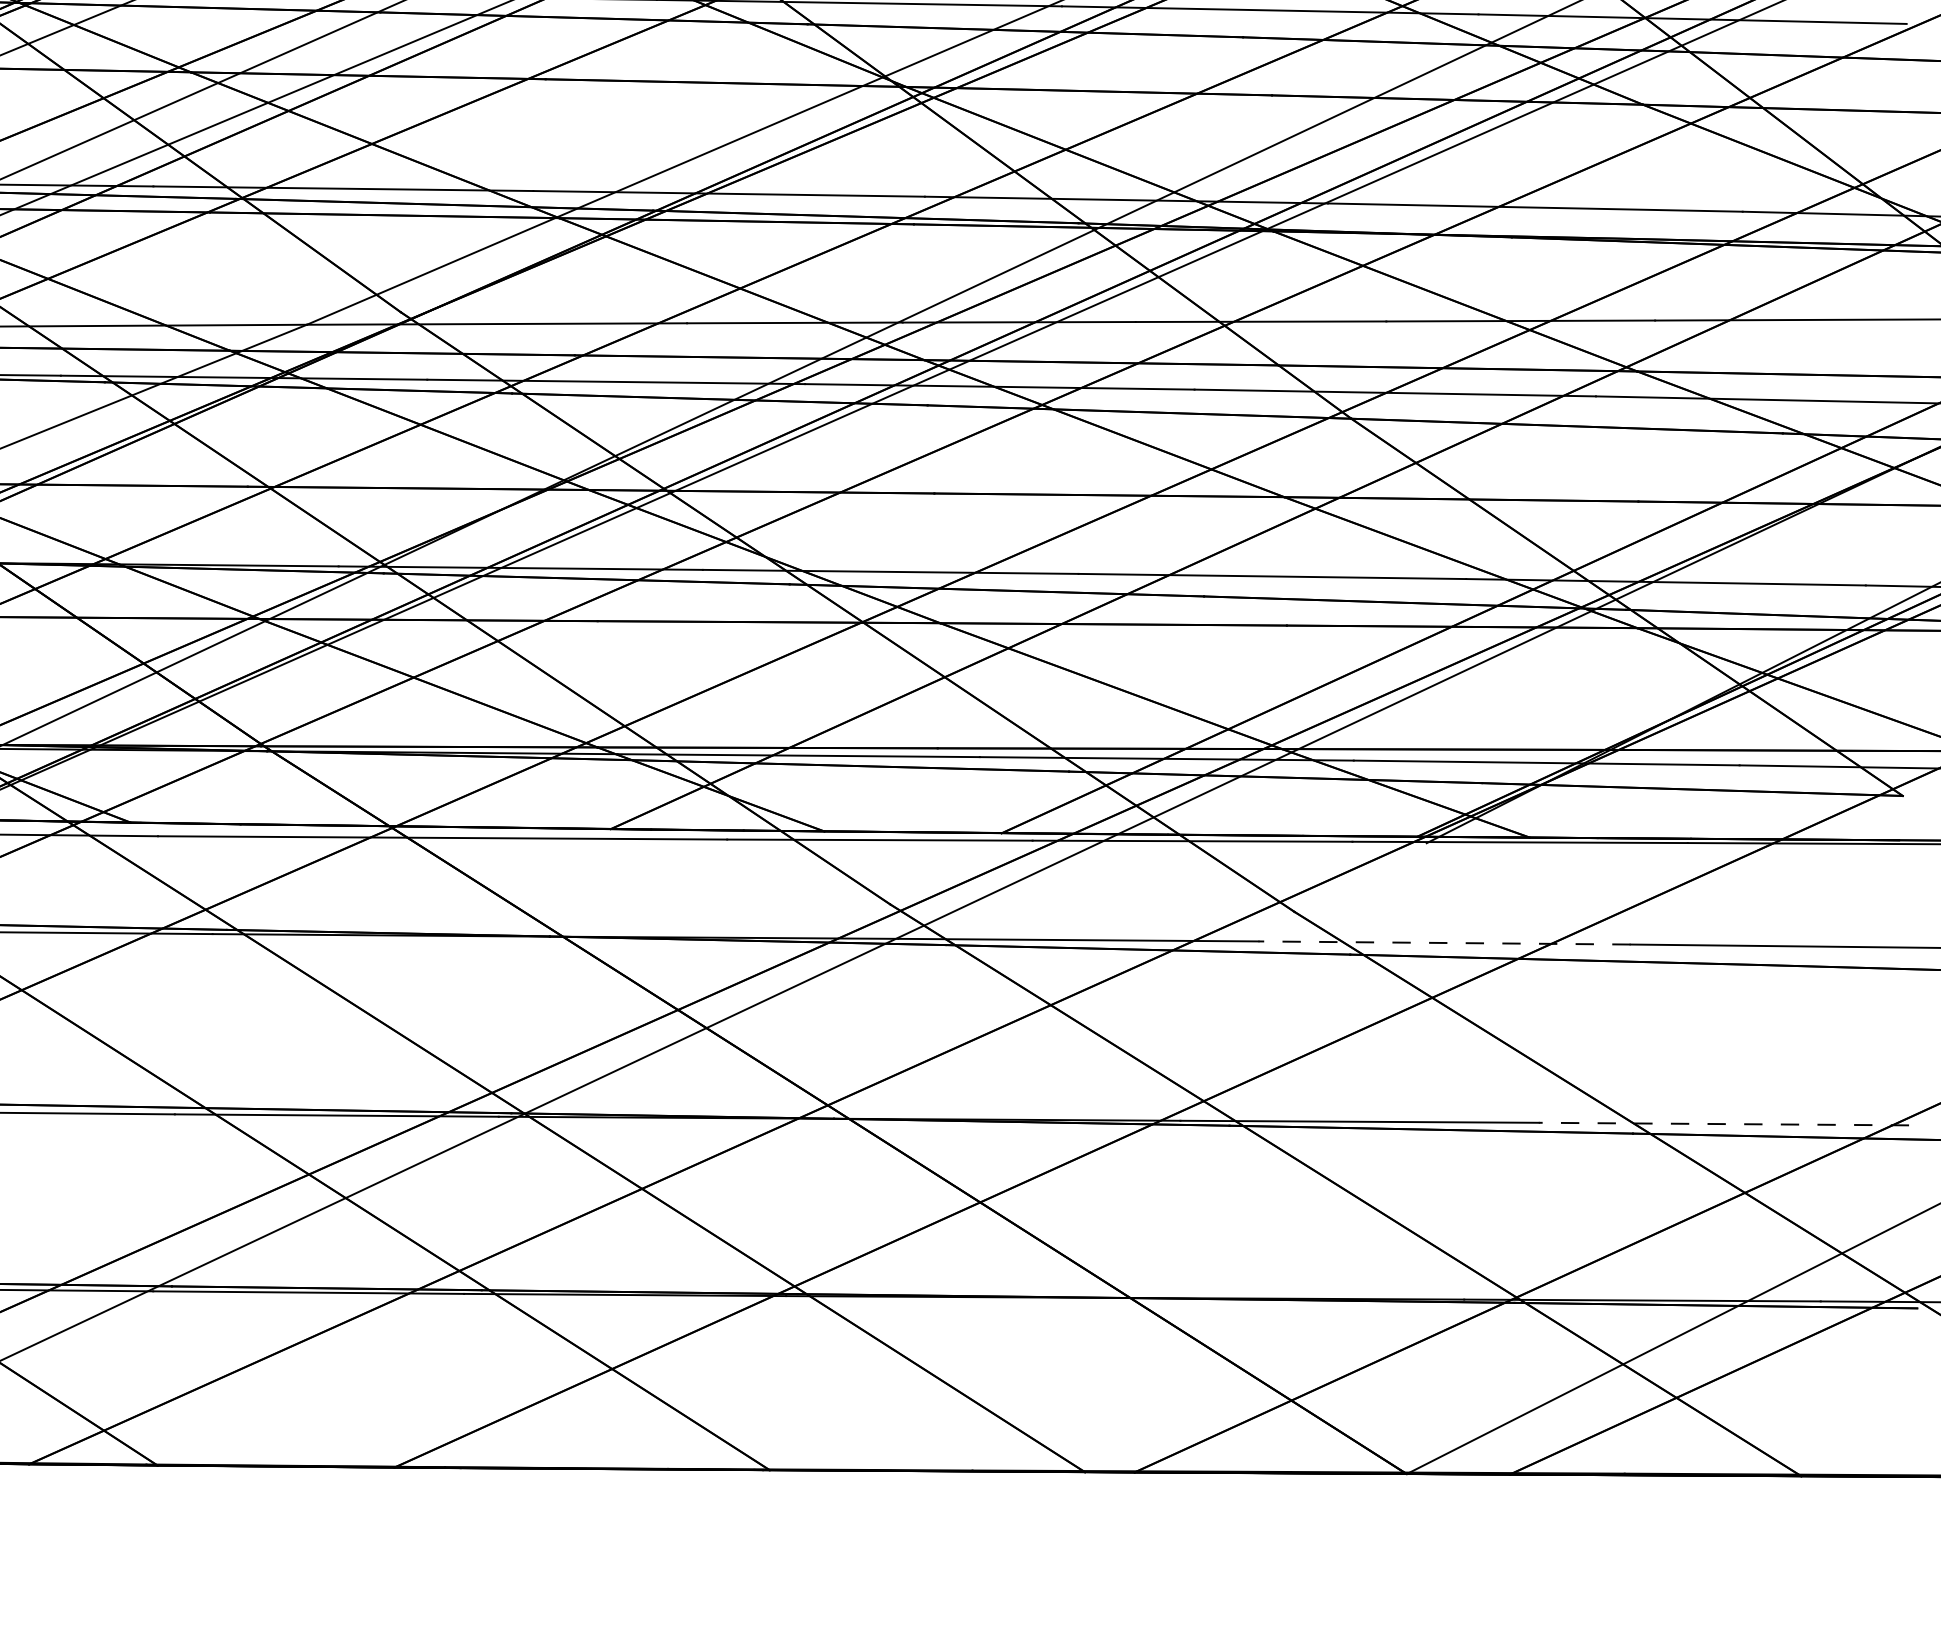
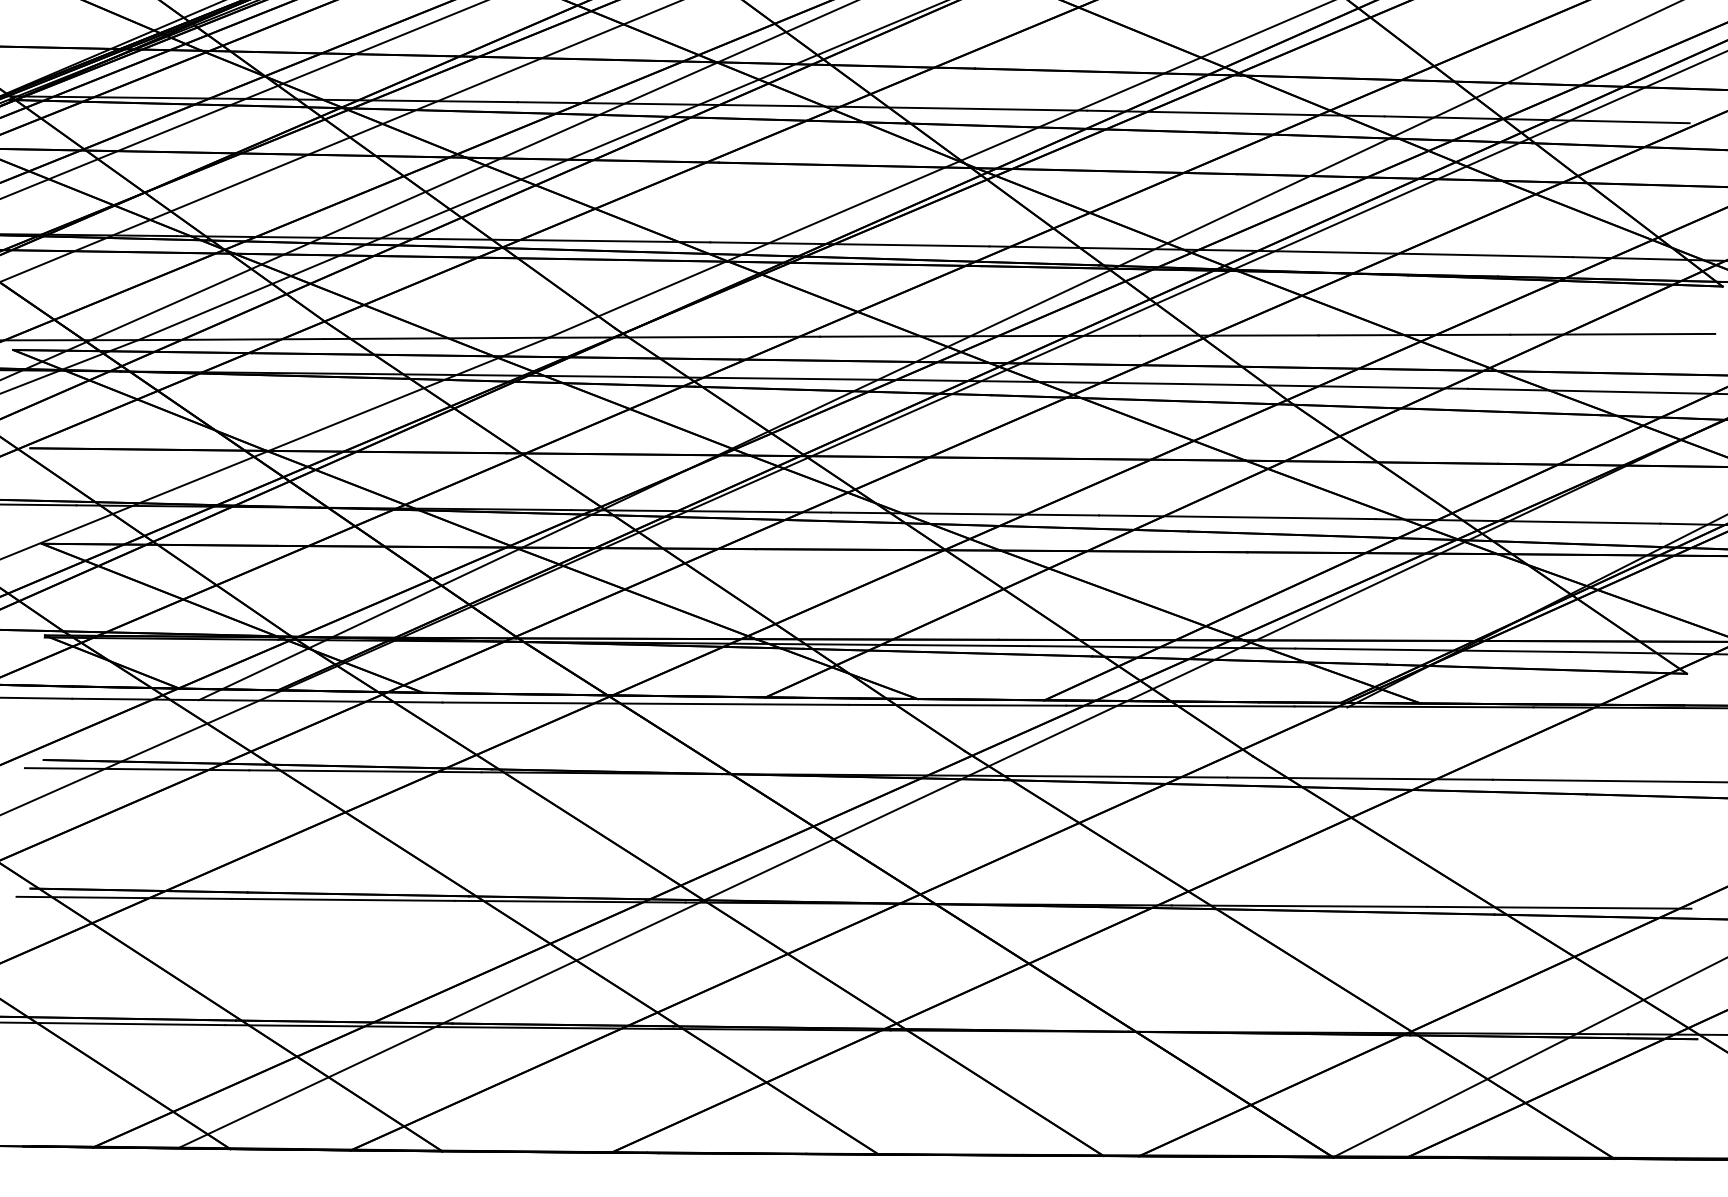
line: (1445, 942) -> (1360, 778), dashed -> solid
line: (1722, 1123) -> (1558, 907), dashed -> solid

